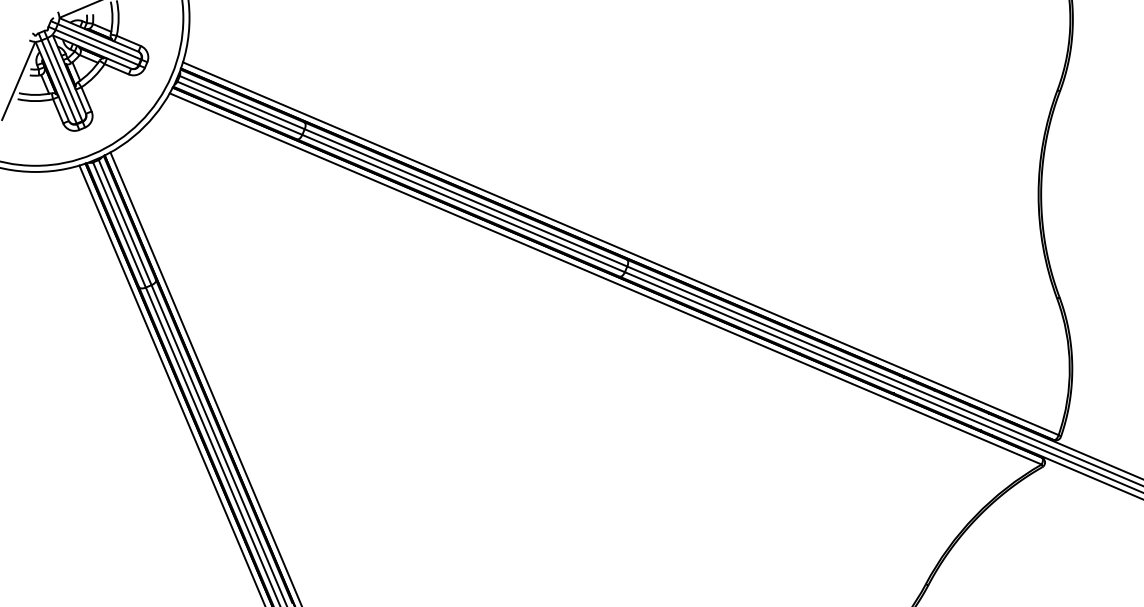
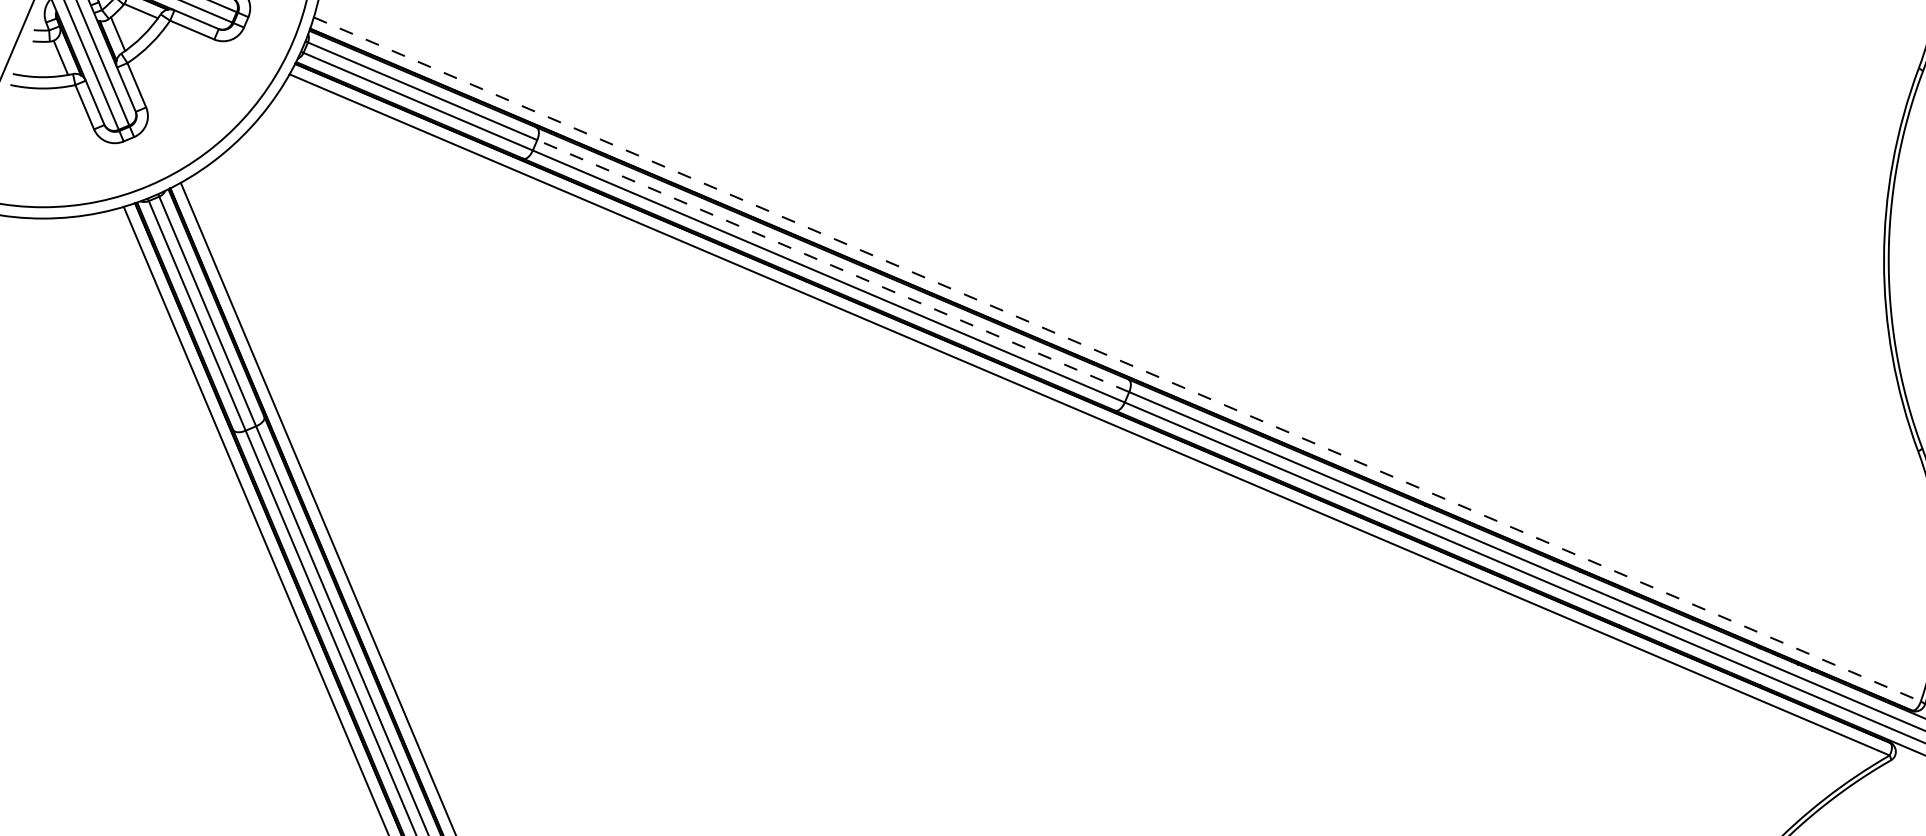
line: (465, 197) -> (832, 265), solid -> dashed
line: (620, 248) -> (1116, 358), solid -> dashed

